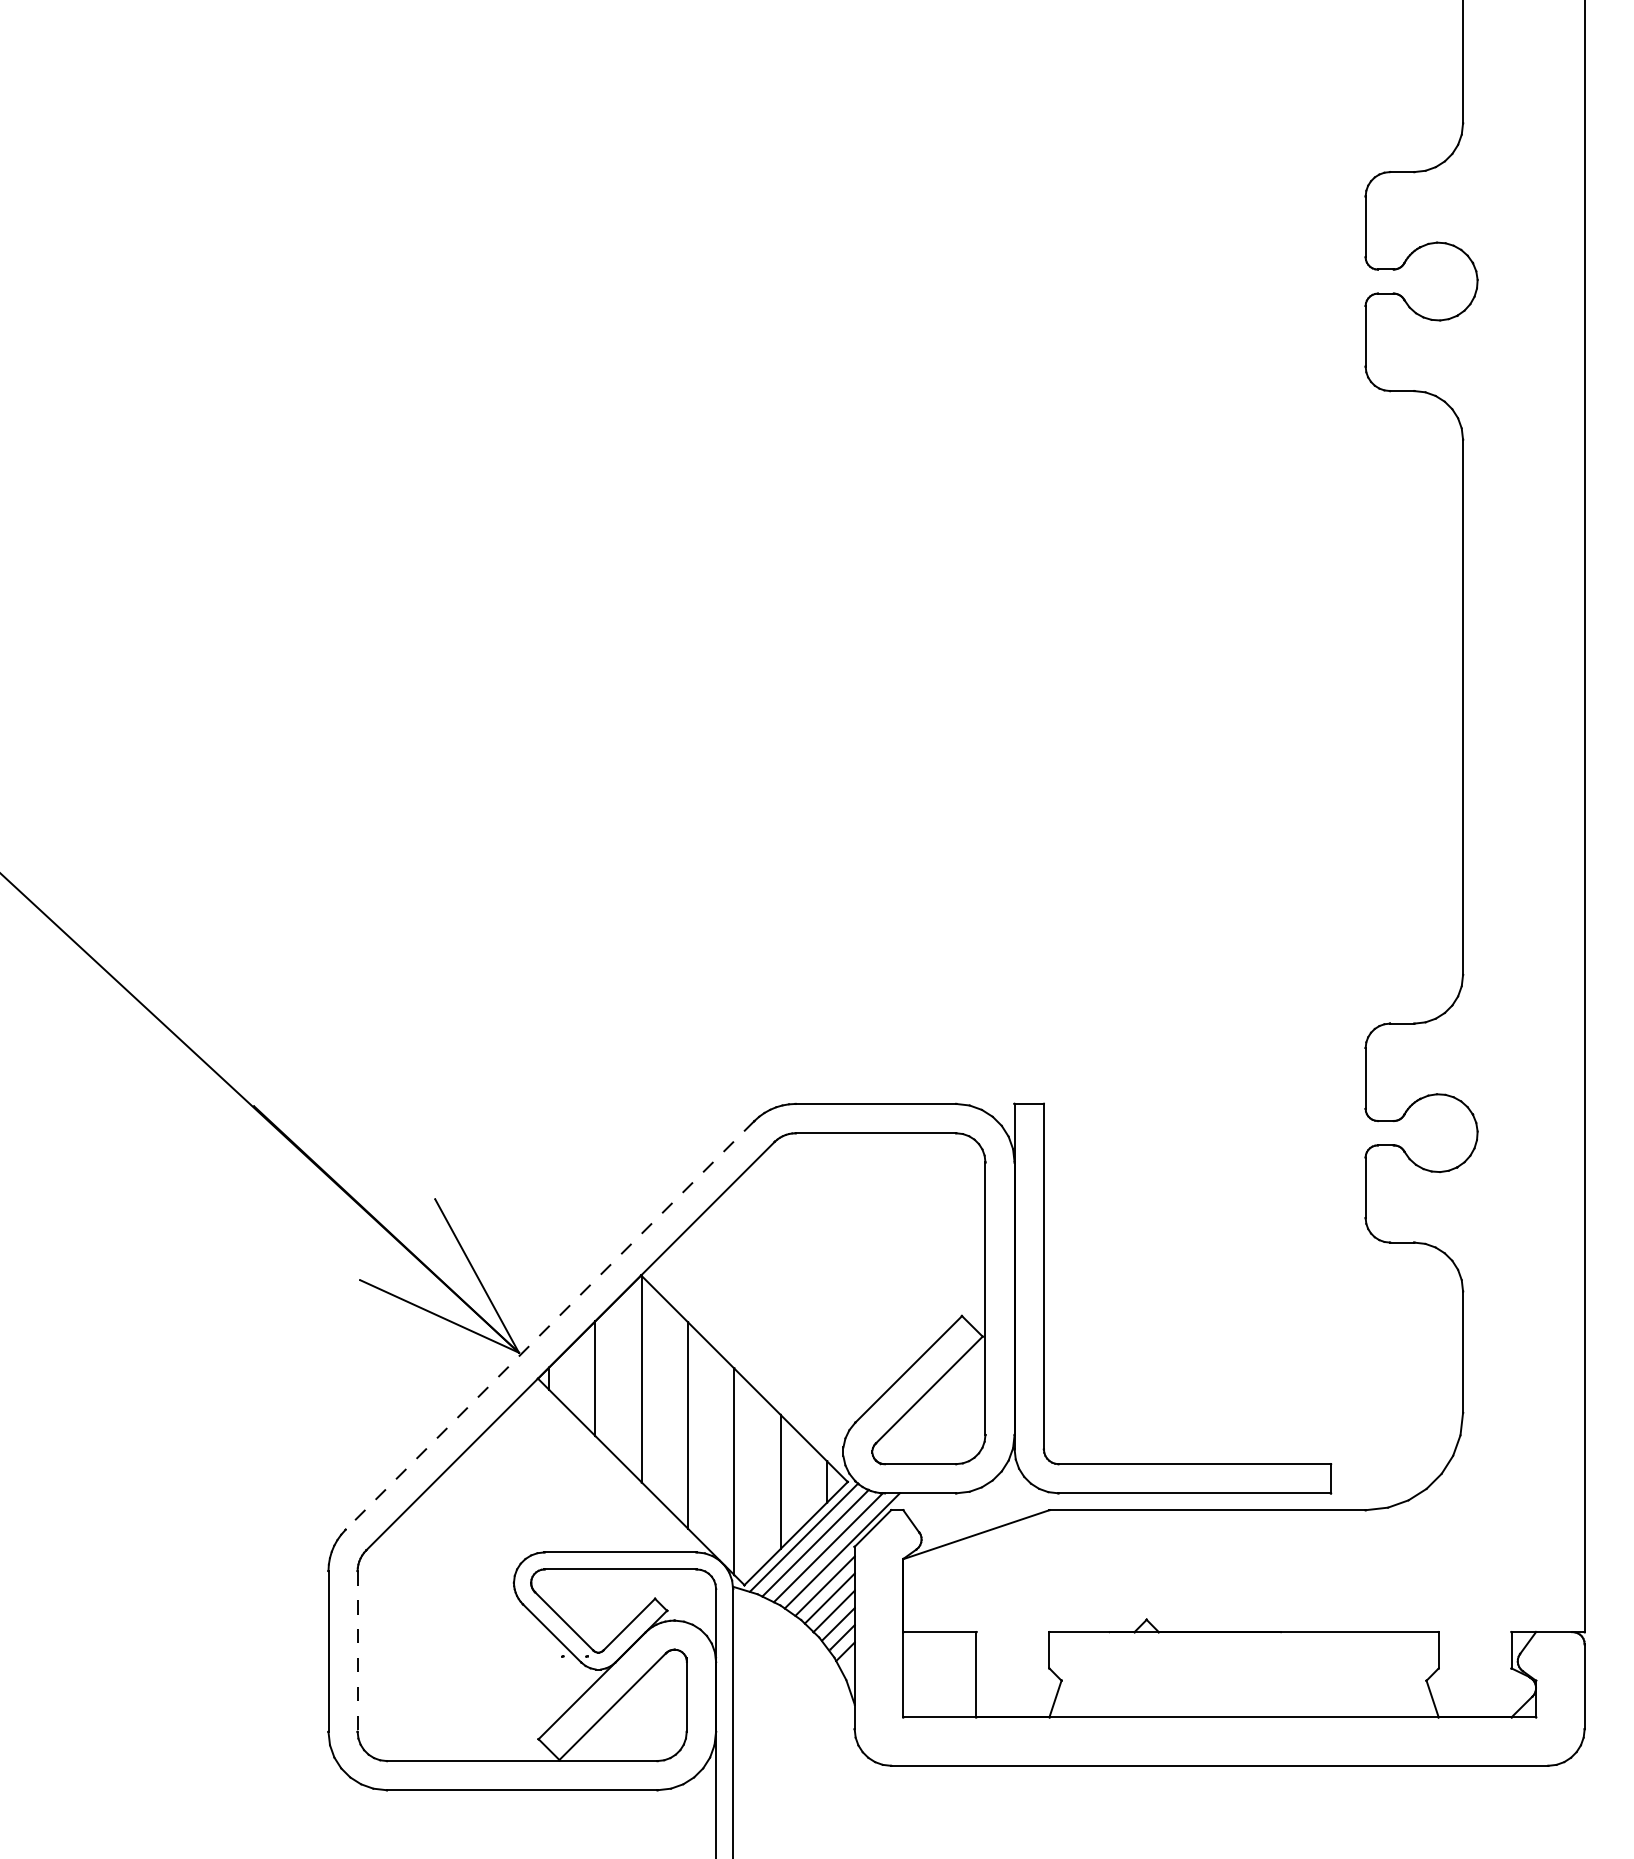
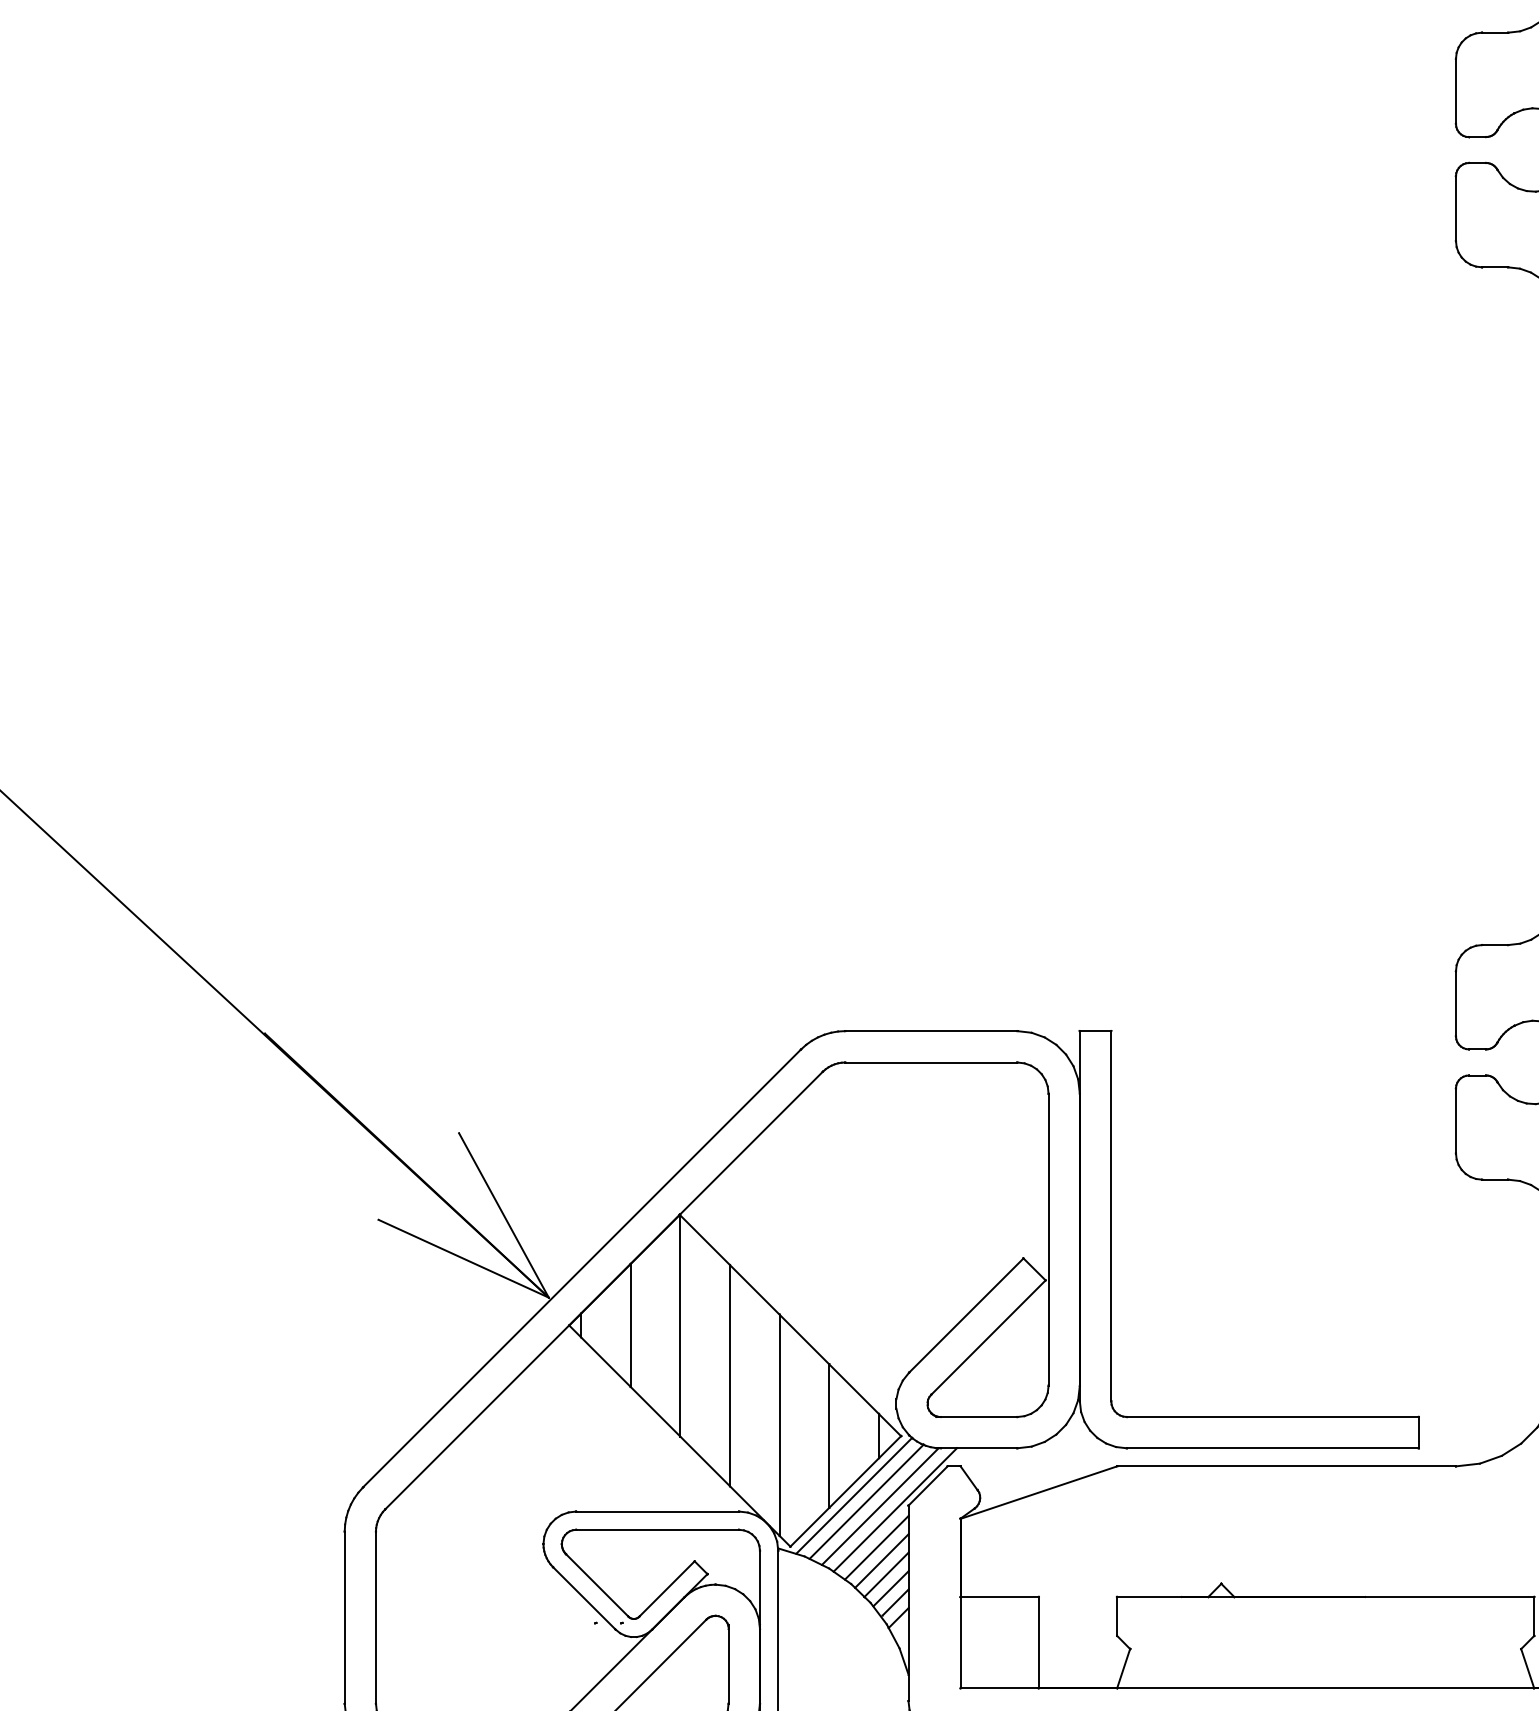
line: (549, 1325) -> (581, 1268), dashed -> solid
line: (357, 1651) -> (375, 1617), dashed -> solid

